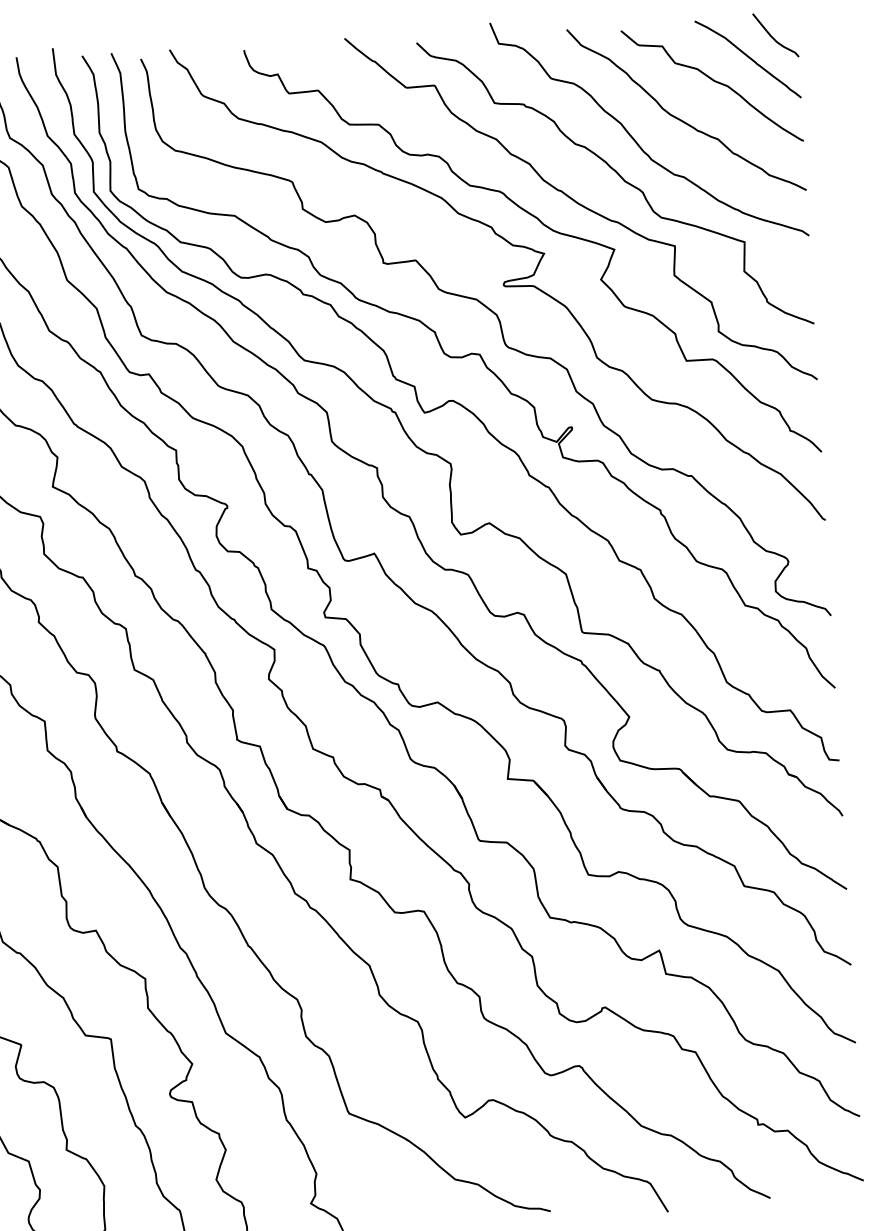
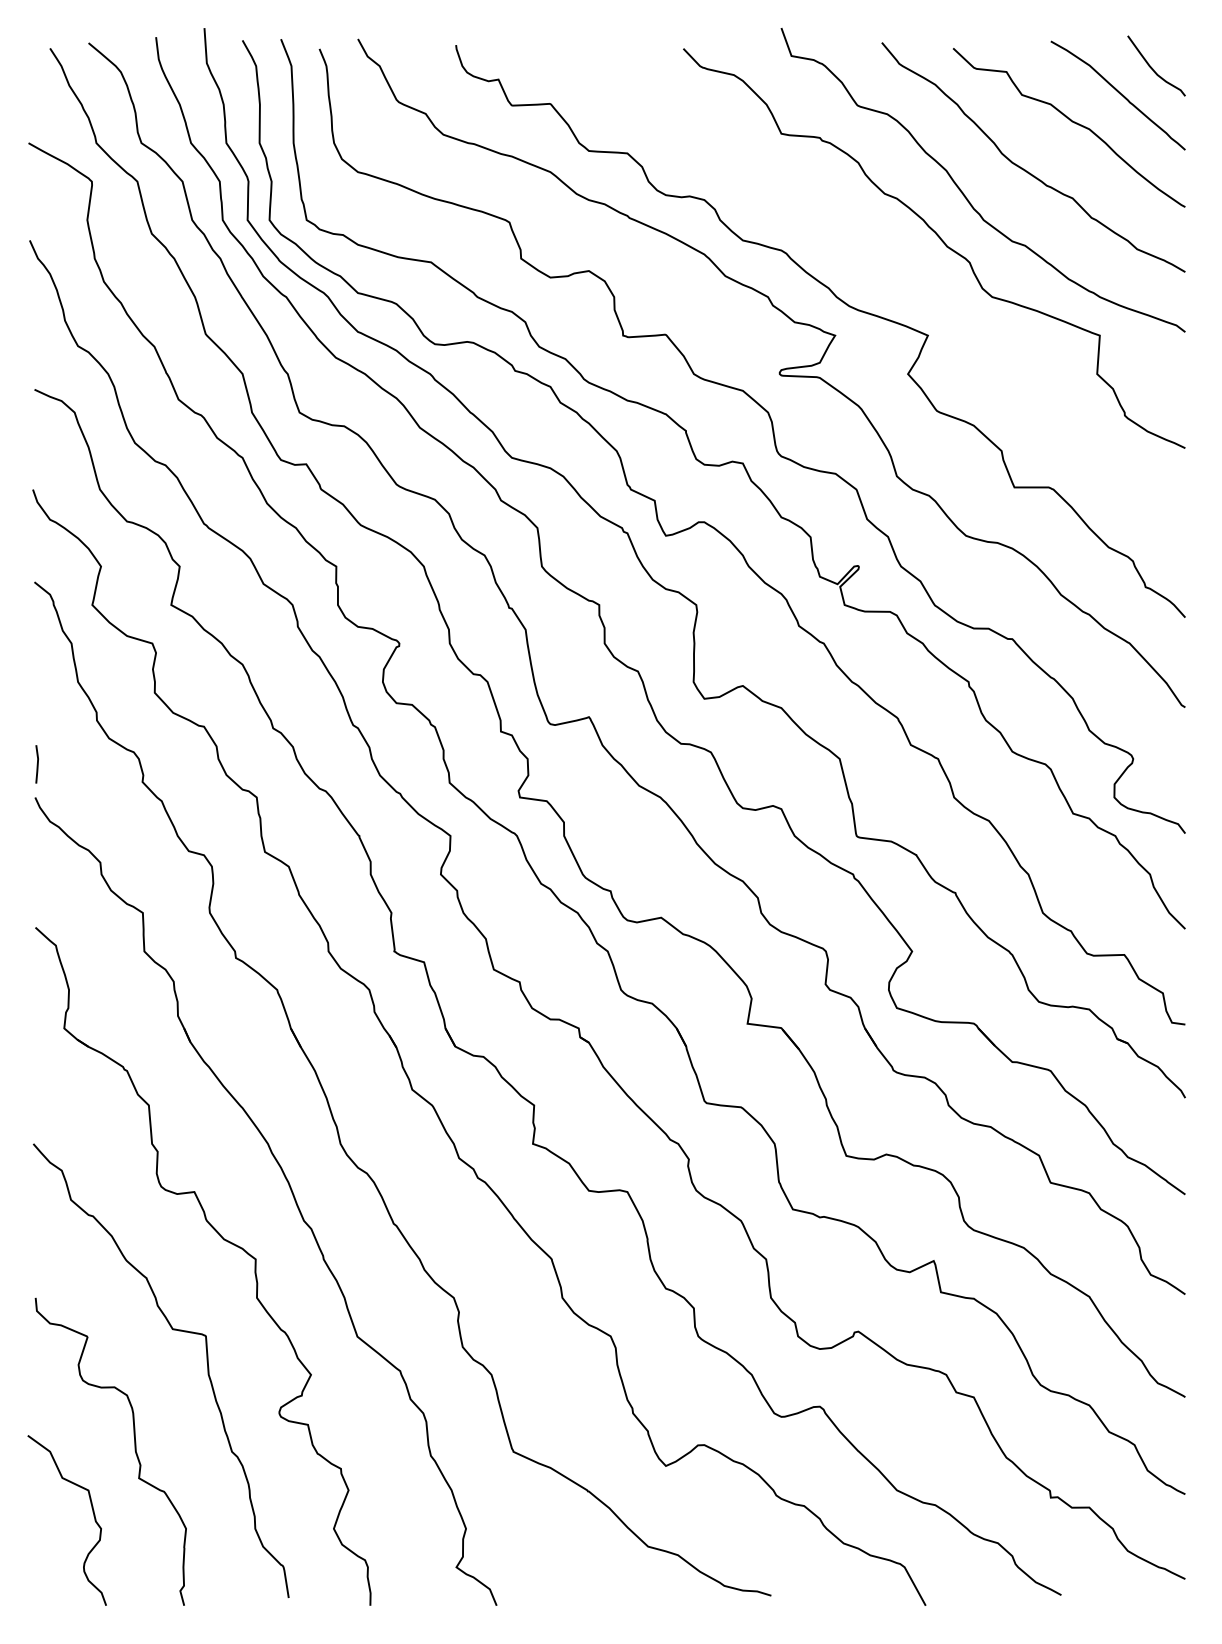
curve: (581, 206) -> (888, 276), removed

